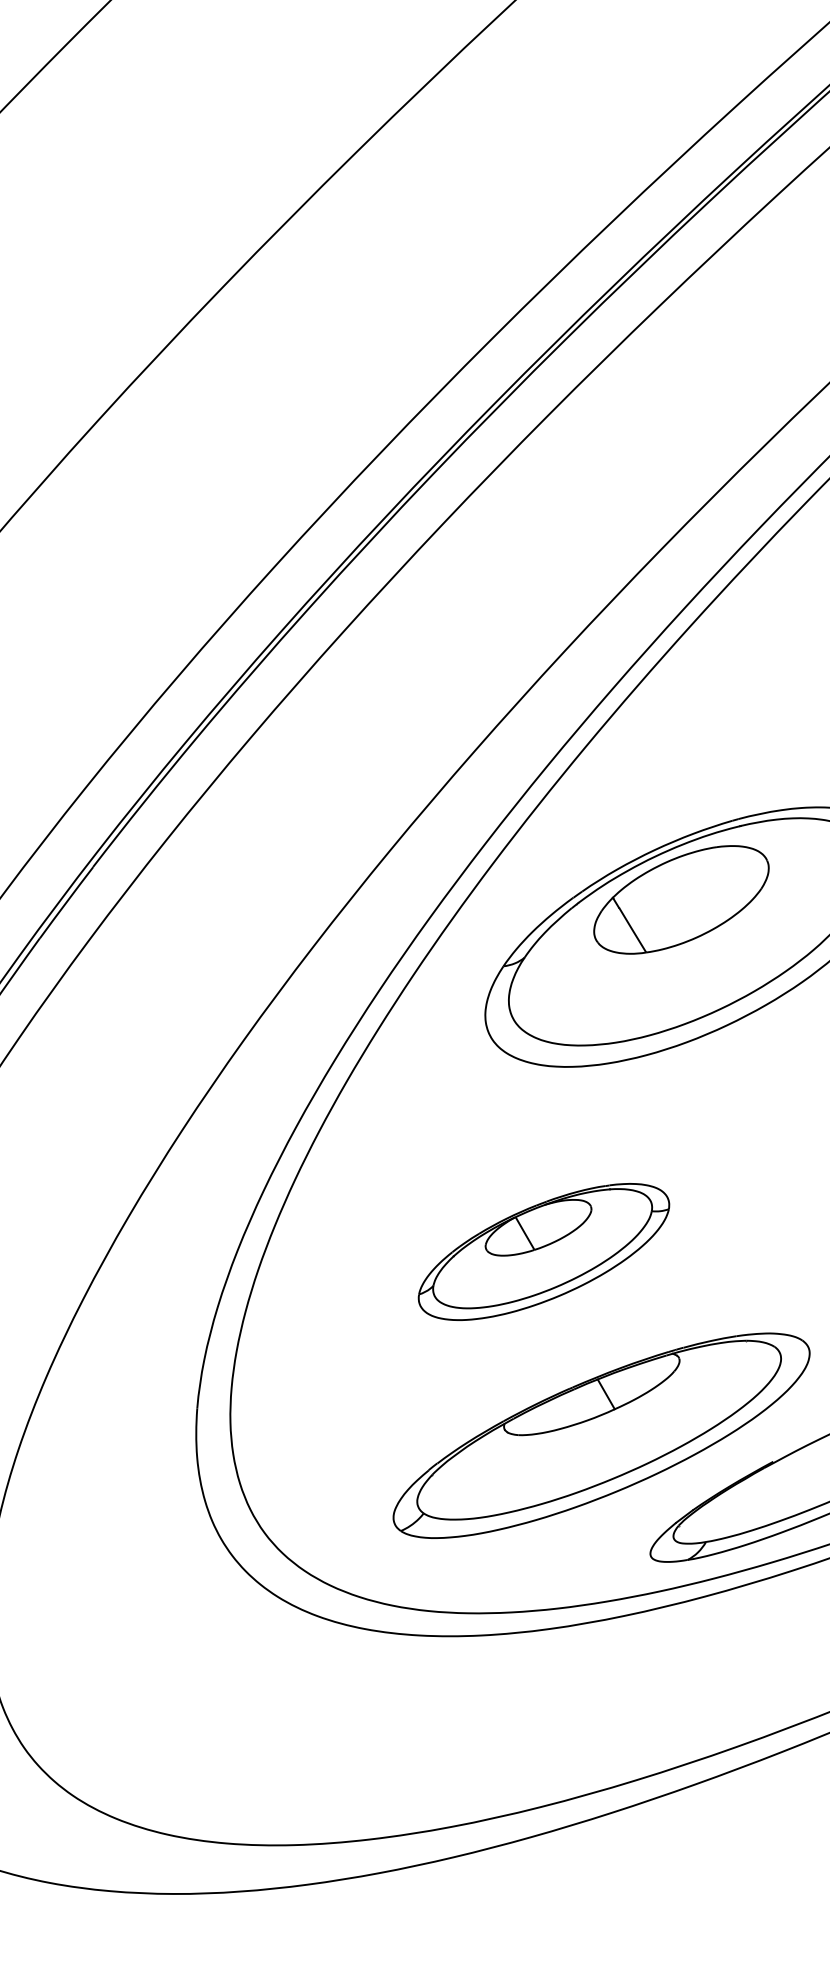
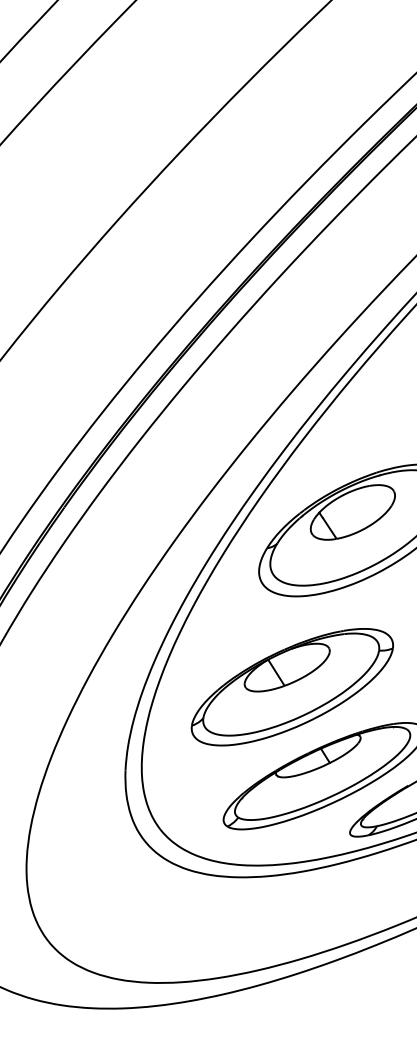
part: (542, 1252) -> (291, 687), size x1.67

